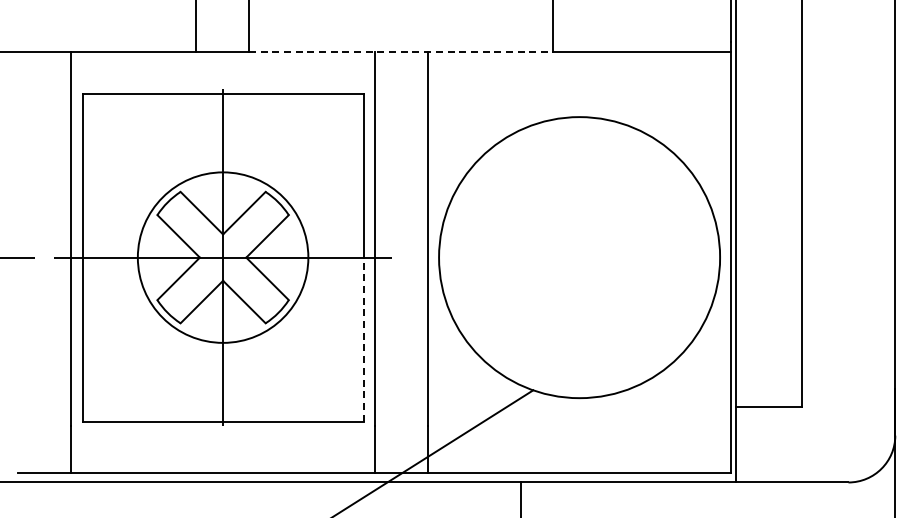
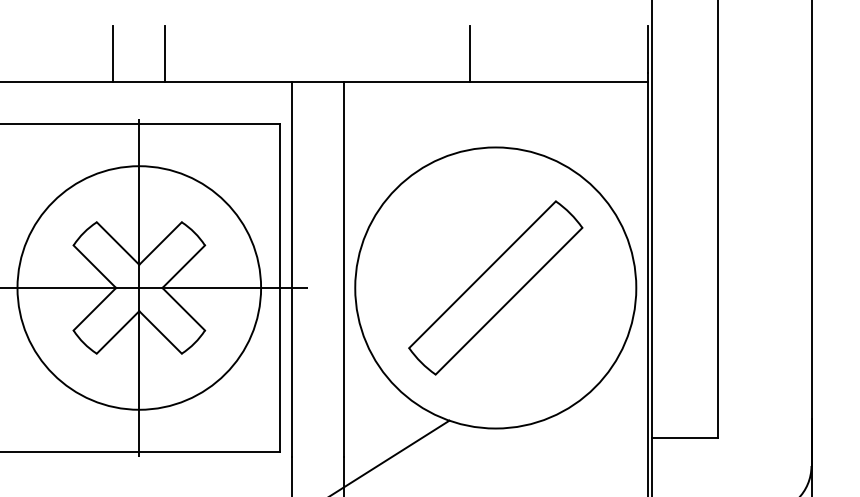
line: (401, 51) -> (317, 81), dashed -> solid
circle: (222, 257) -> (138, 287), size x1.43
part: (579, 257) -> (495, 287), added
line: (363, 339) -> (279, 369), dashed -> solid

